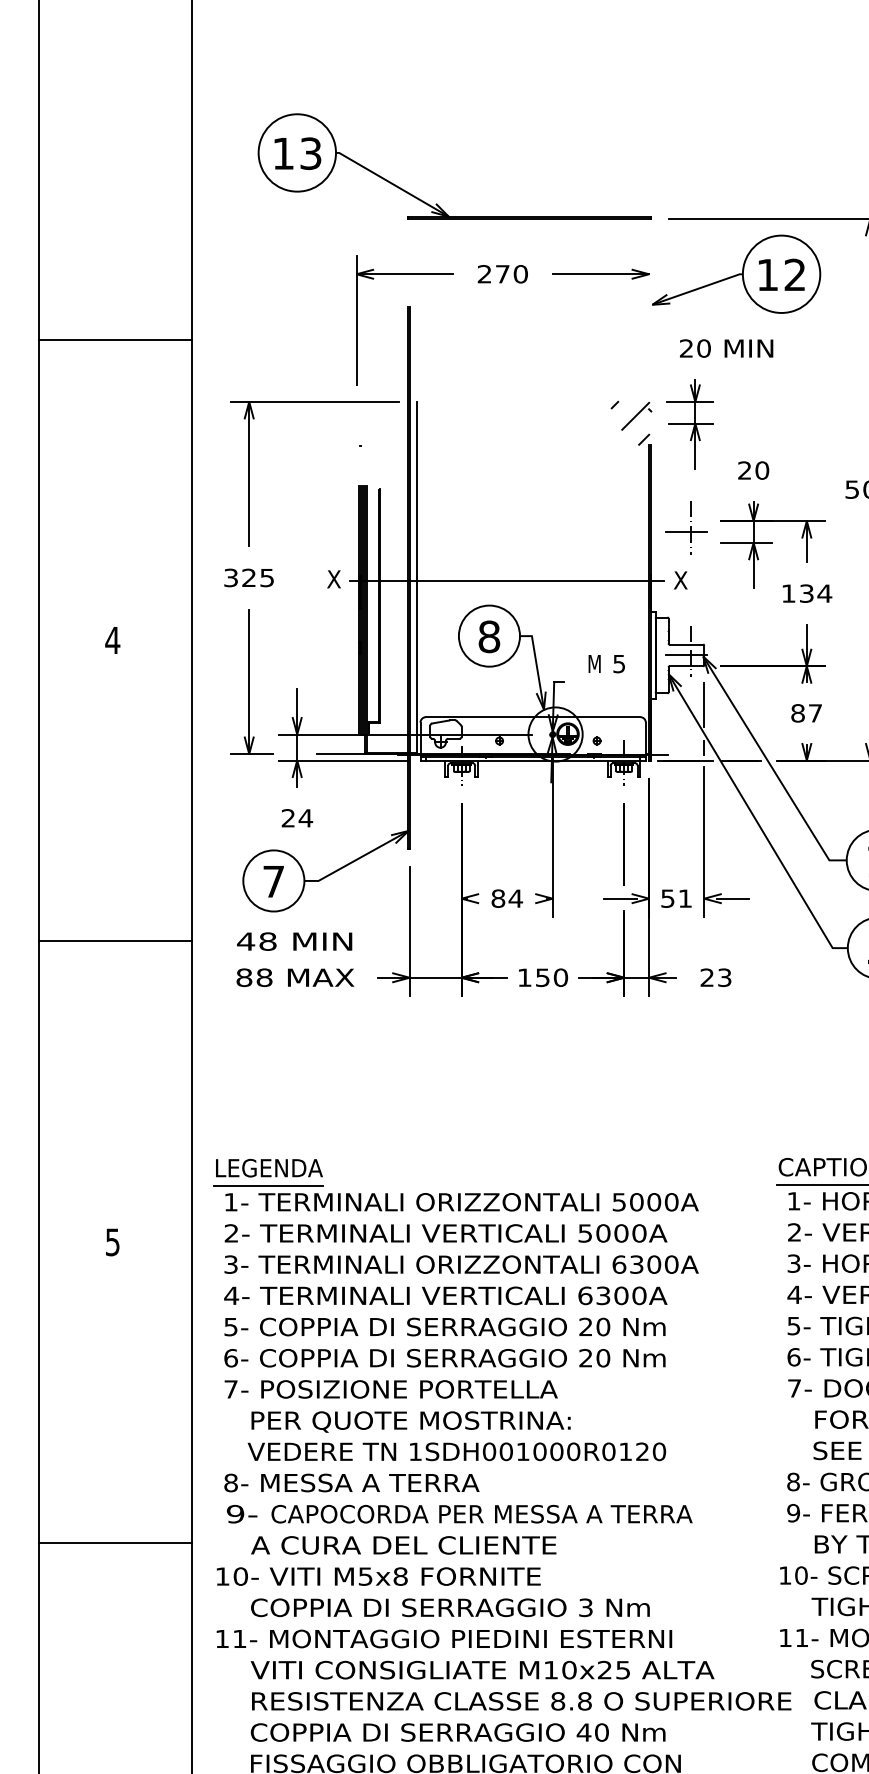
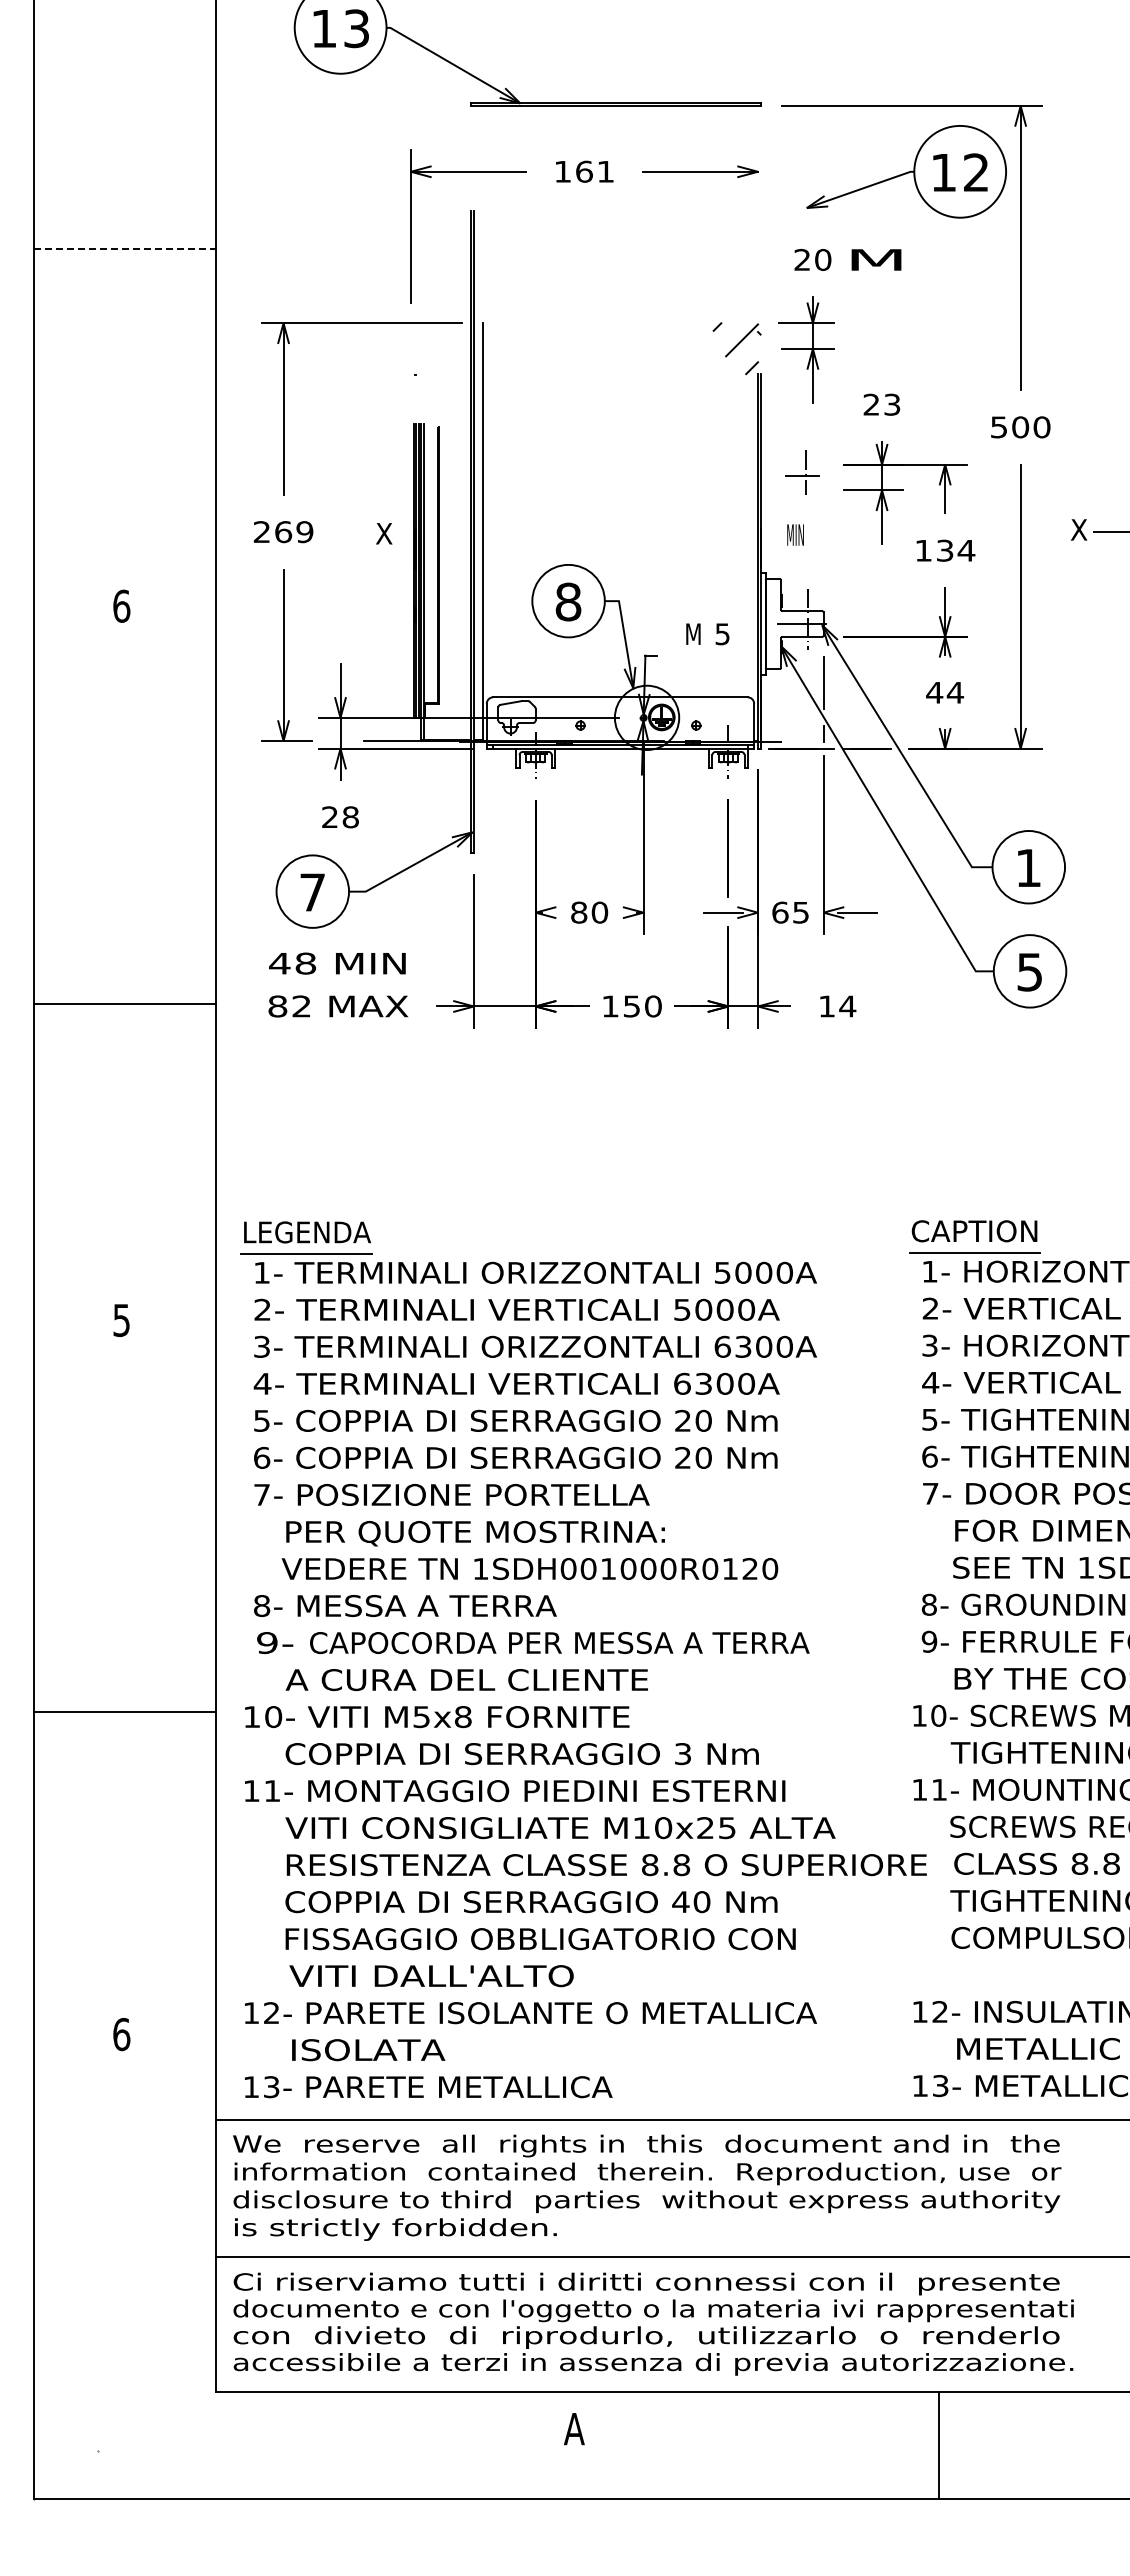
text: (502, 274) -> (584, 171), 270 -> 161
part: (736, 274) -> (906, 171), moved
line: (116, 339) -> (125, 249), solid -> dashed
text: (748, 348) -> (876, 259), MIN -> M
text: (762, 470) -> (892, 404), 20 -> 23
part: (685, 527) -> (801, 472), size x0.7
text: (249, 578) -> (283, 532), 325 -> 269
text: (680, 579) -> (795, 534), X -> MIN
line: (506, 580) -> (588, 535), removed
text: (112, 639) -> (121, 605), 4 -> 6
text: (806, 713) -> (944, 692), 87 -> 44
text: (305, 818) -> (350, 817), 24 -> 28
text: (515, 898) -> (599, 912), 84 -> 80
text: (676, 898) -> (790, 912), 51 -> 65
line: (115, 941) -> (124, 1004), moved
text: (264, 977) -> (301, 1006), 88 -> 82
text: (716, 977) -> (837, 1006), 23 -> 14
line: (115, 1543) -> (124, 1712), moved

